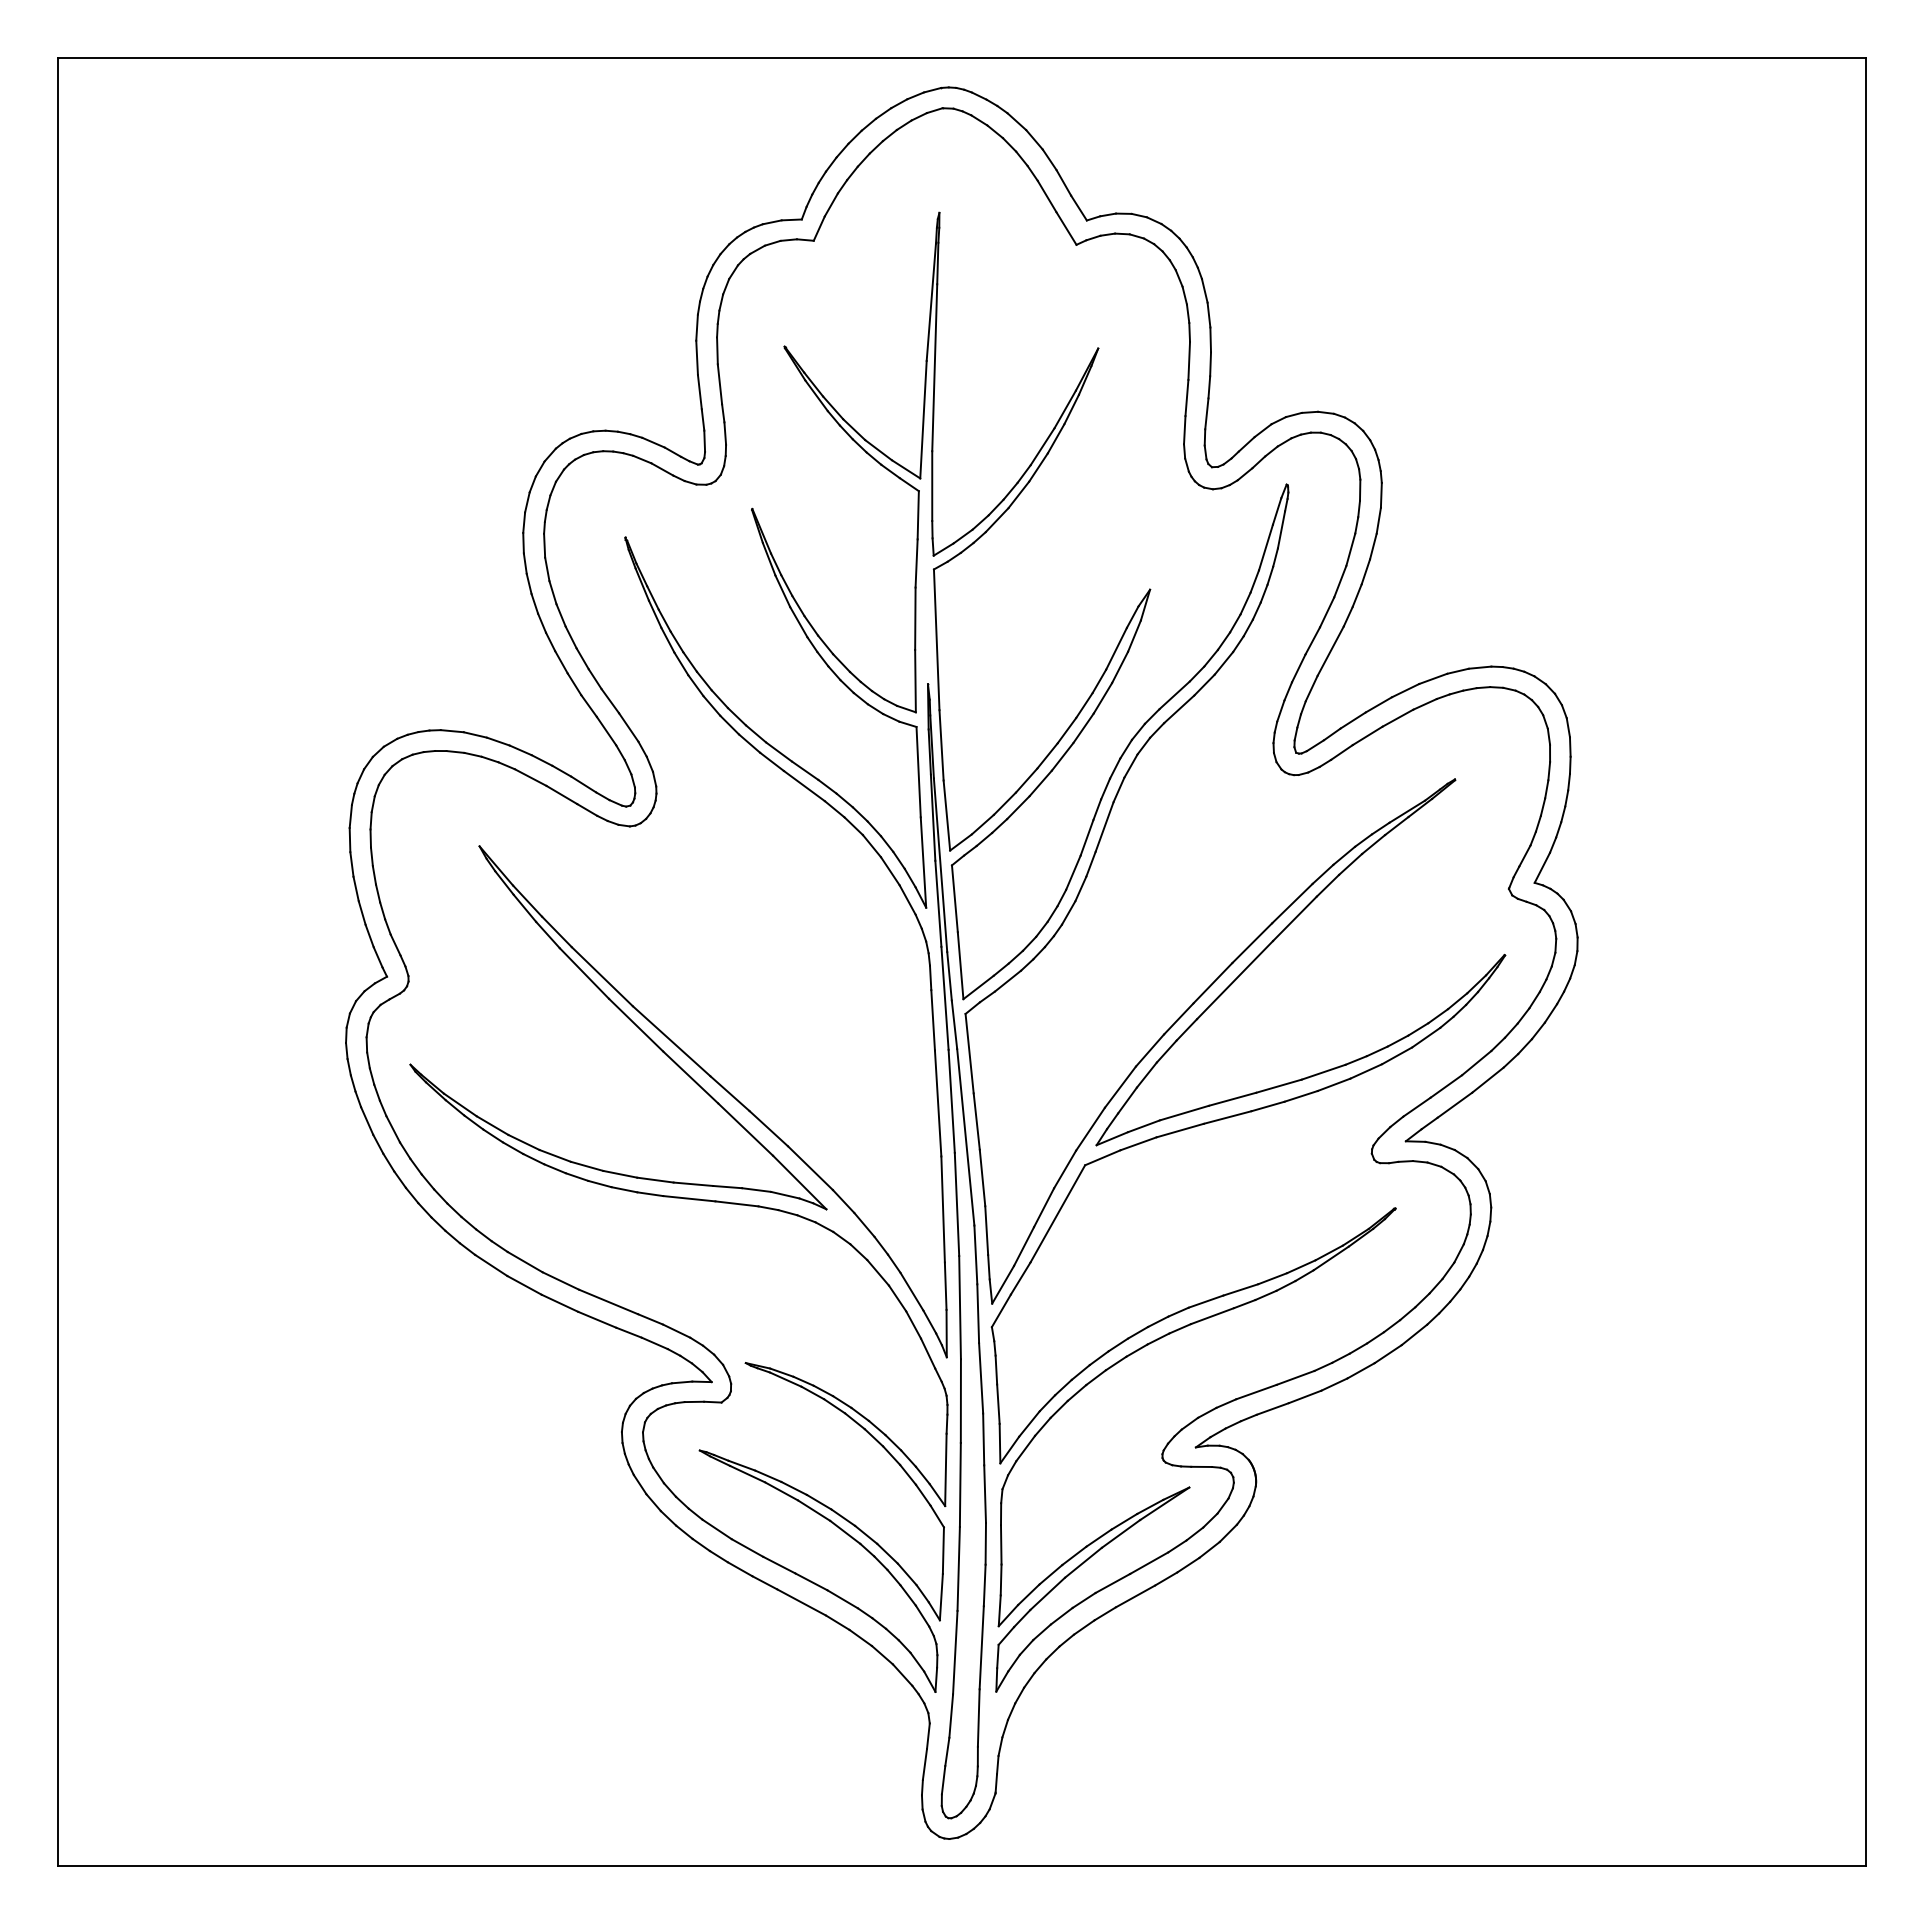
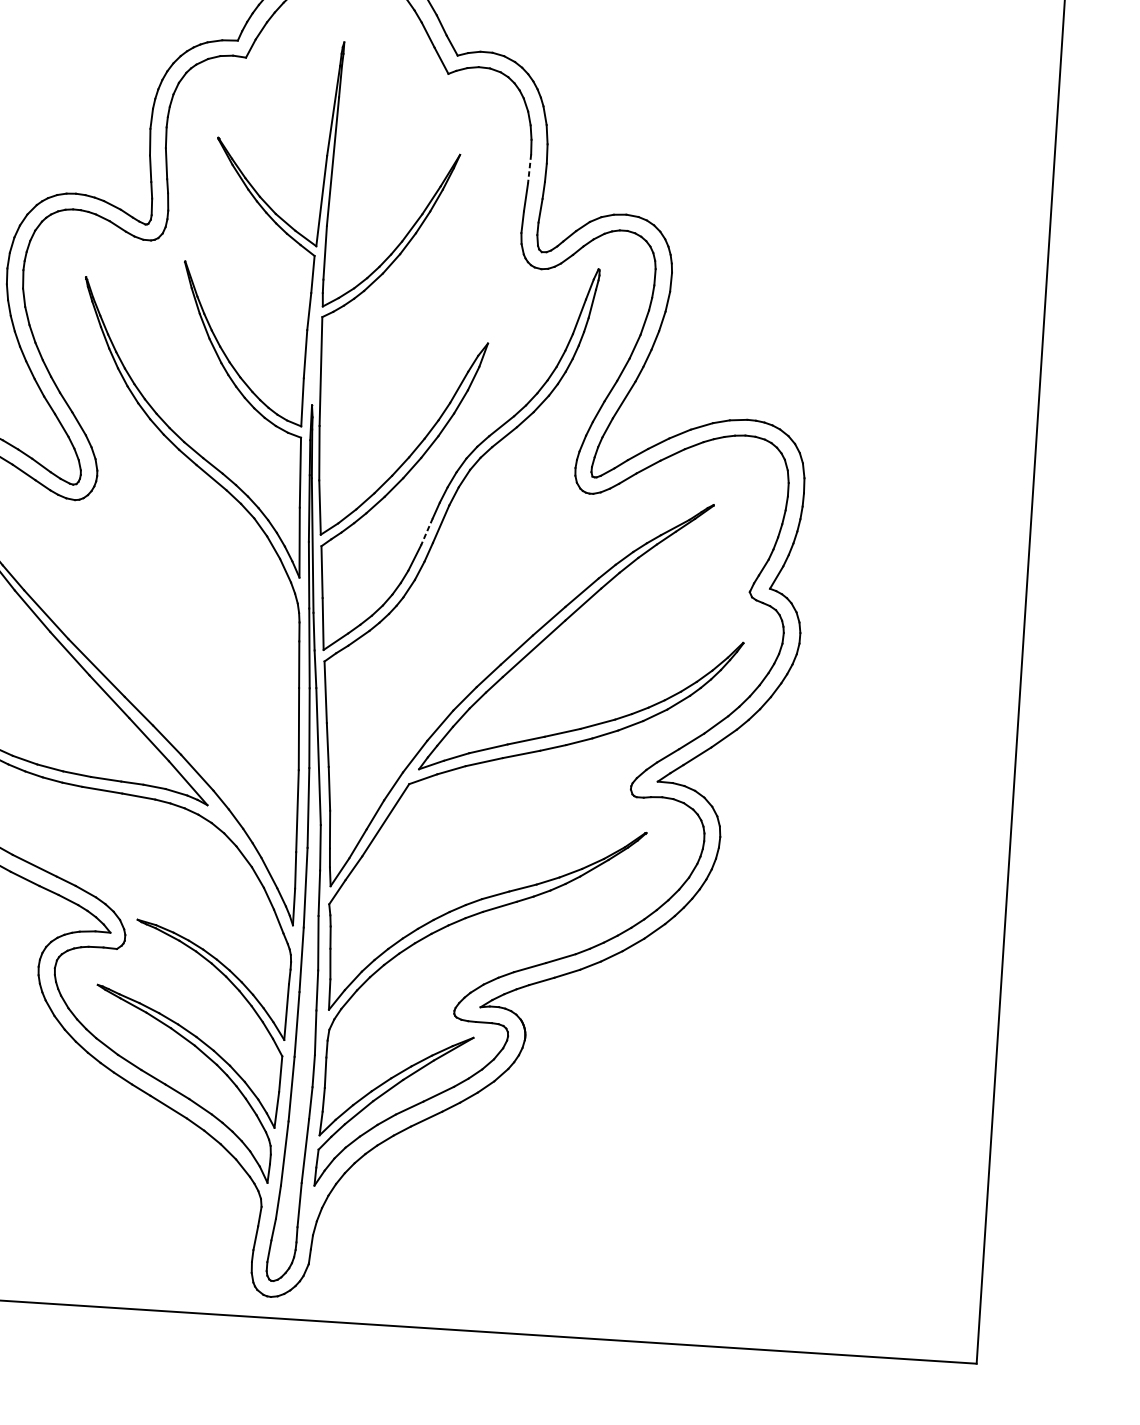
line: (1189, 361) -> (529, 169), solid -> dashed
line: (1087, 837) -> (427, 531), solid -> dashed

